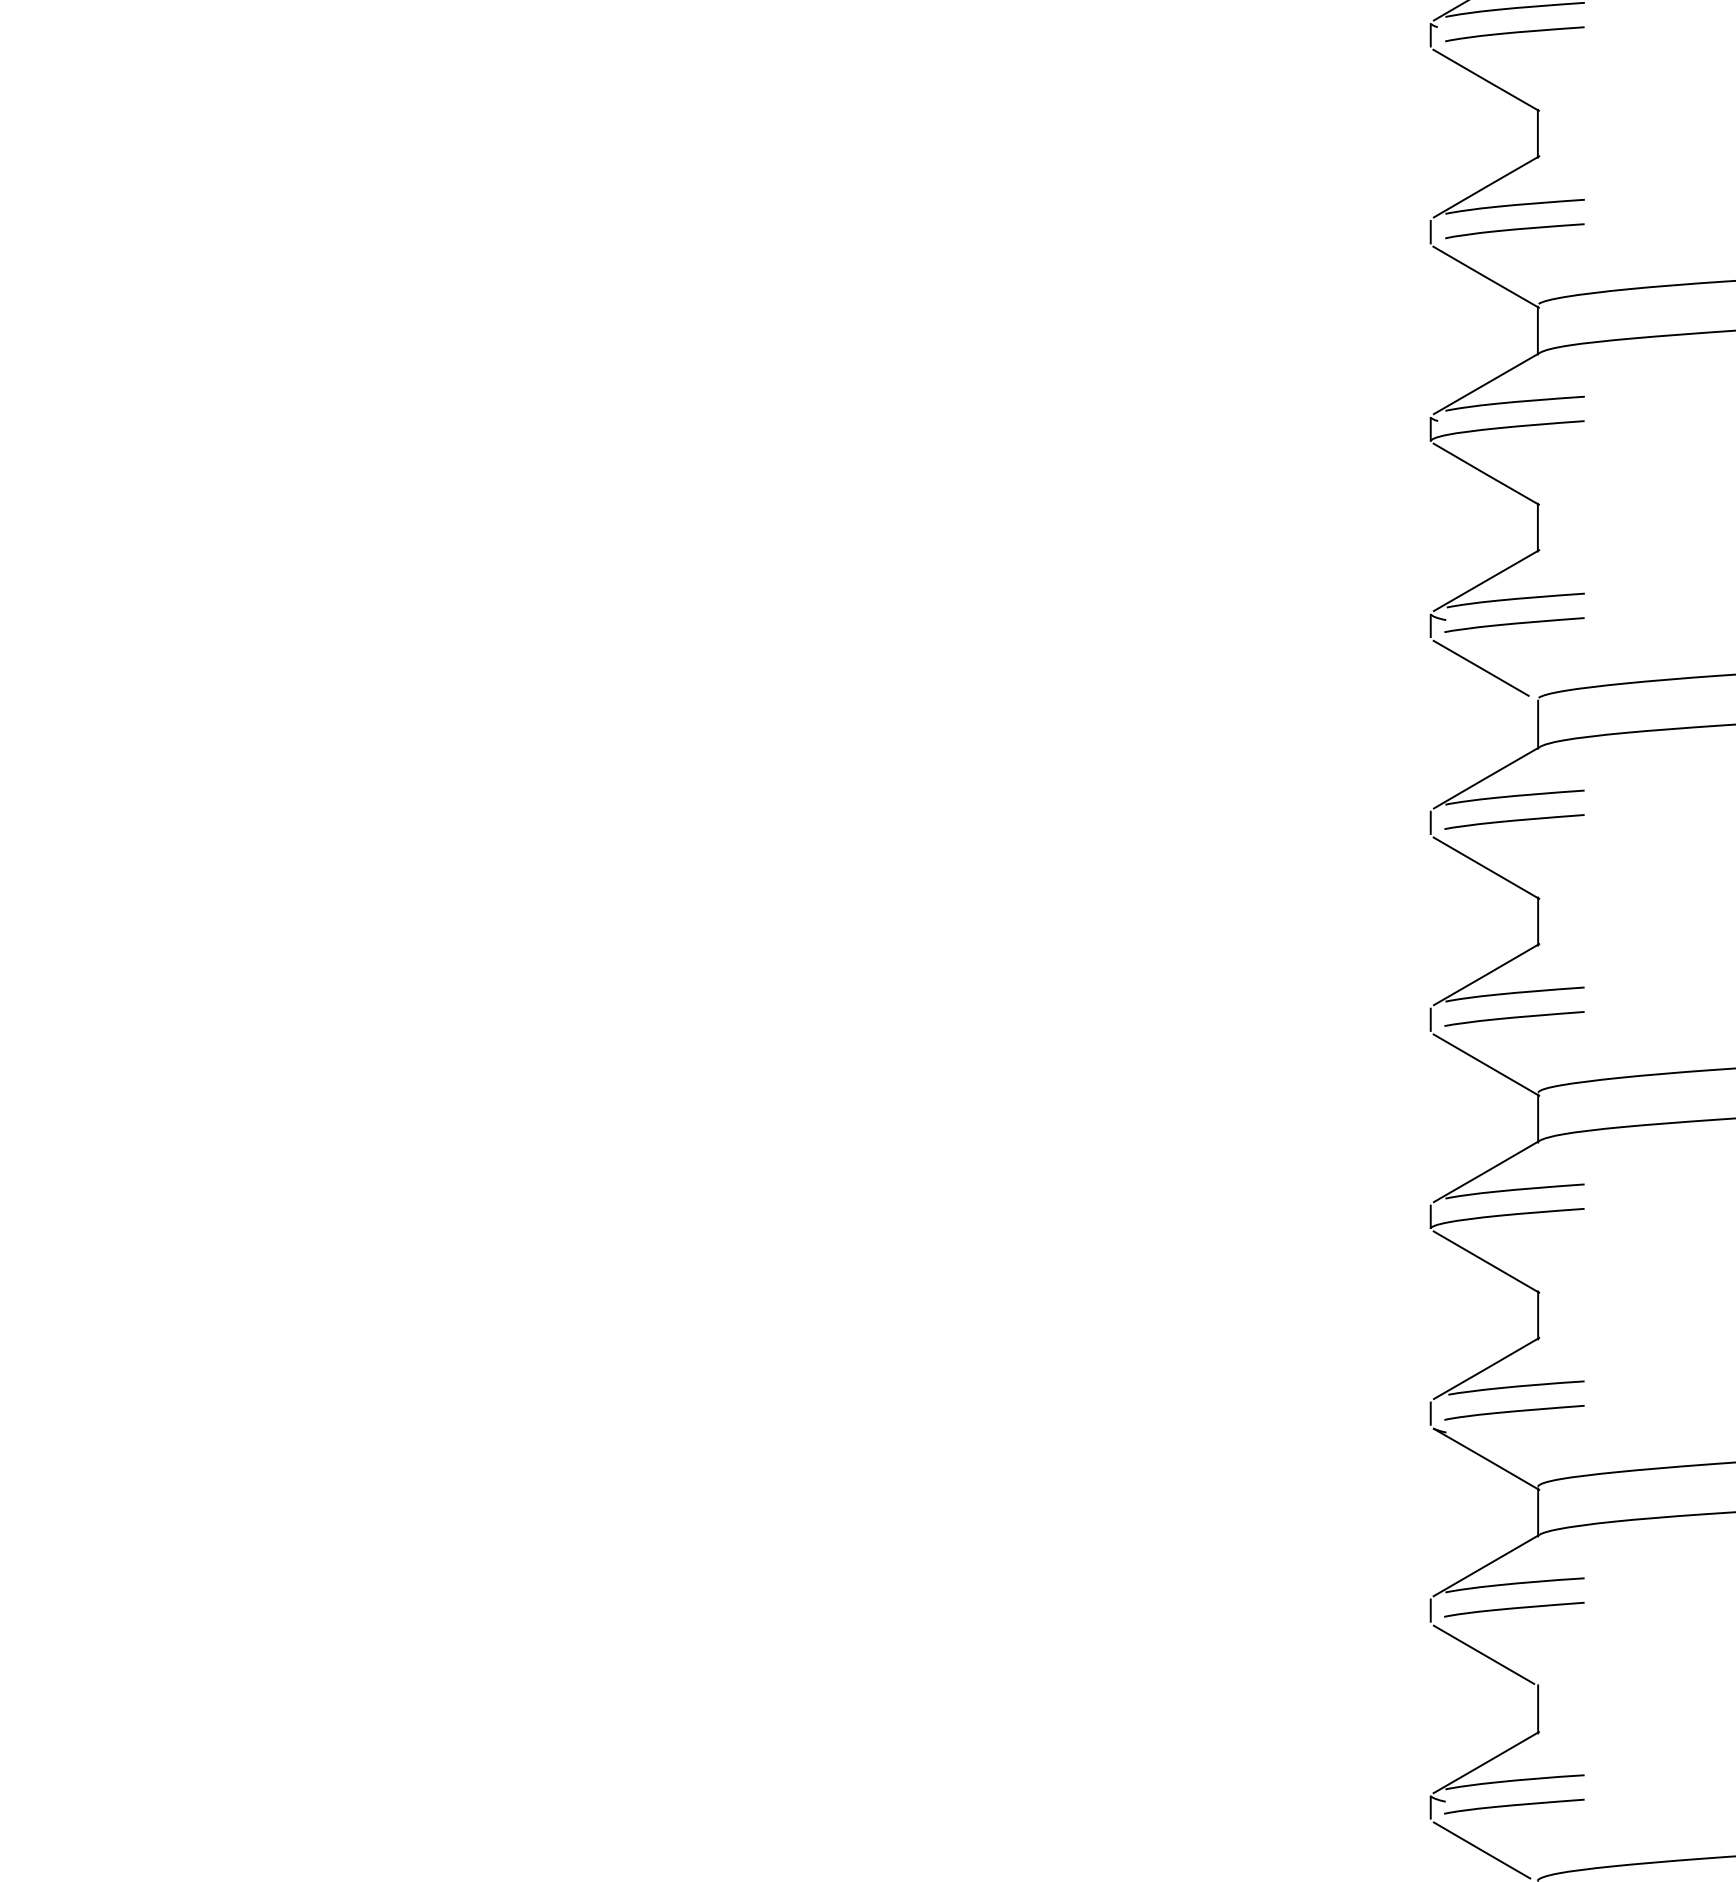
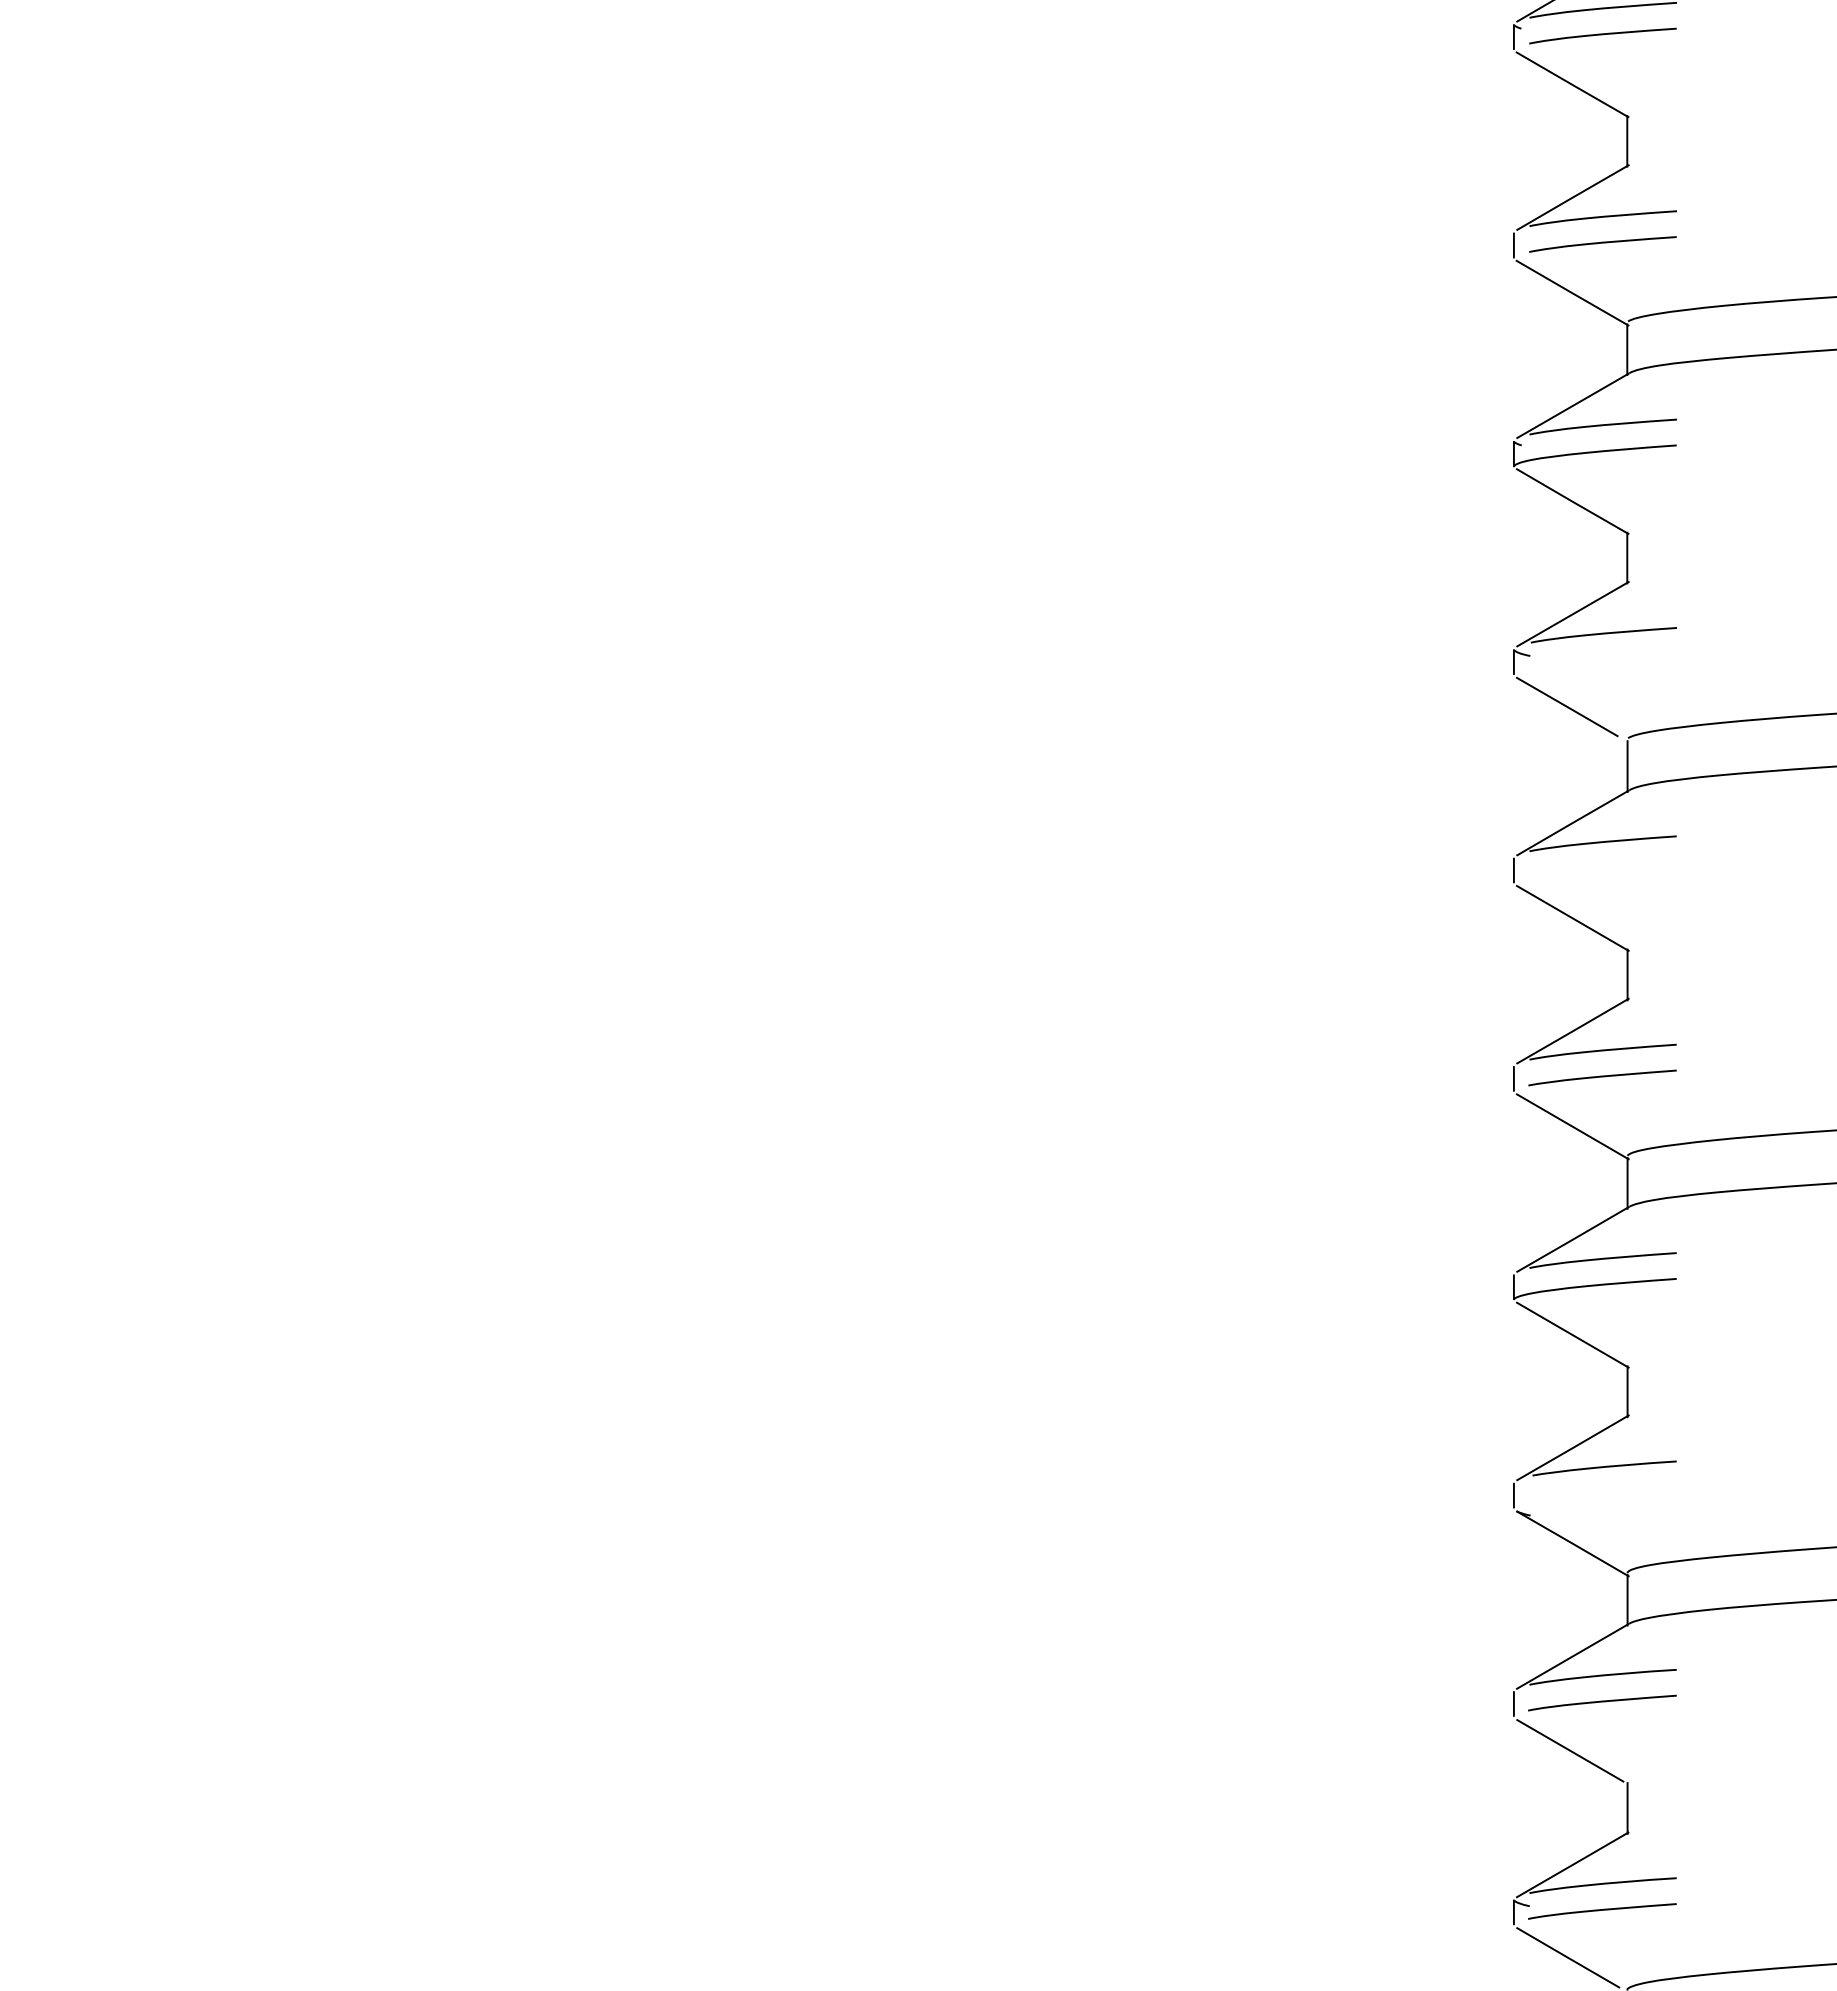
curve: (1514, 624) -> (1602, 660), removed
curve: (1514, 820) -> (1602, 868), removed
curve: (1514, 1412) -> (1602, 1494), removed

